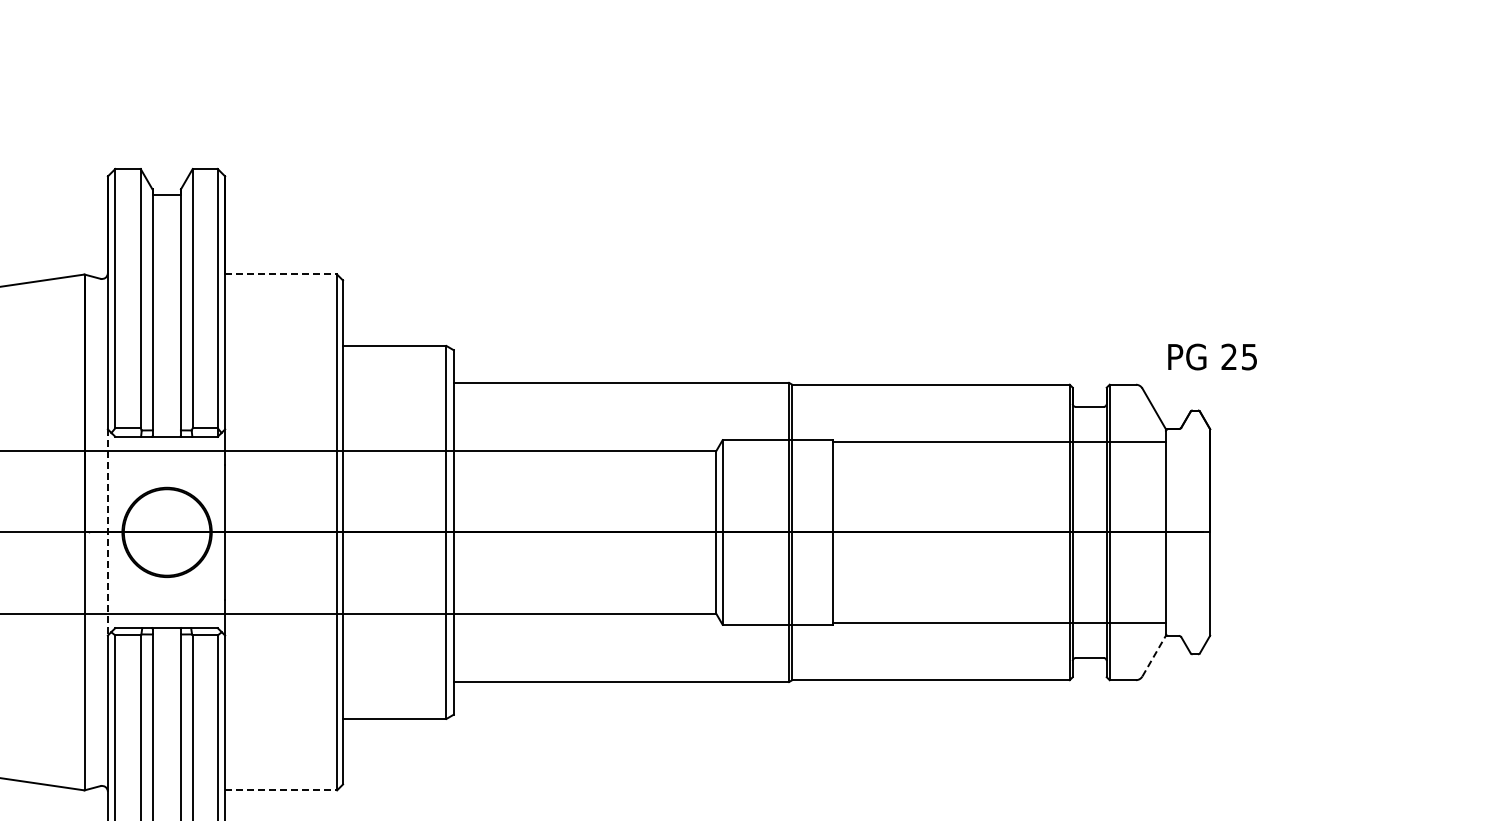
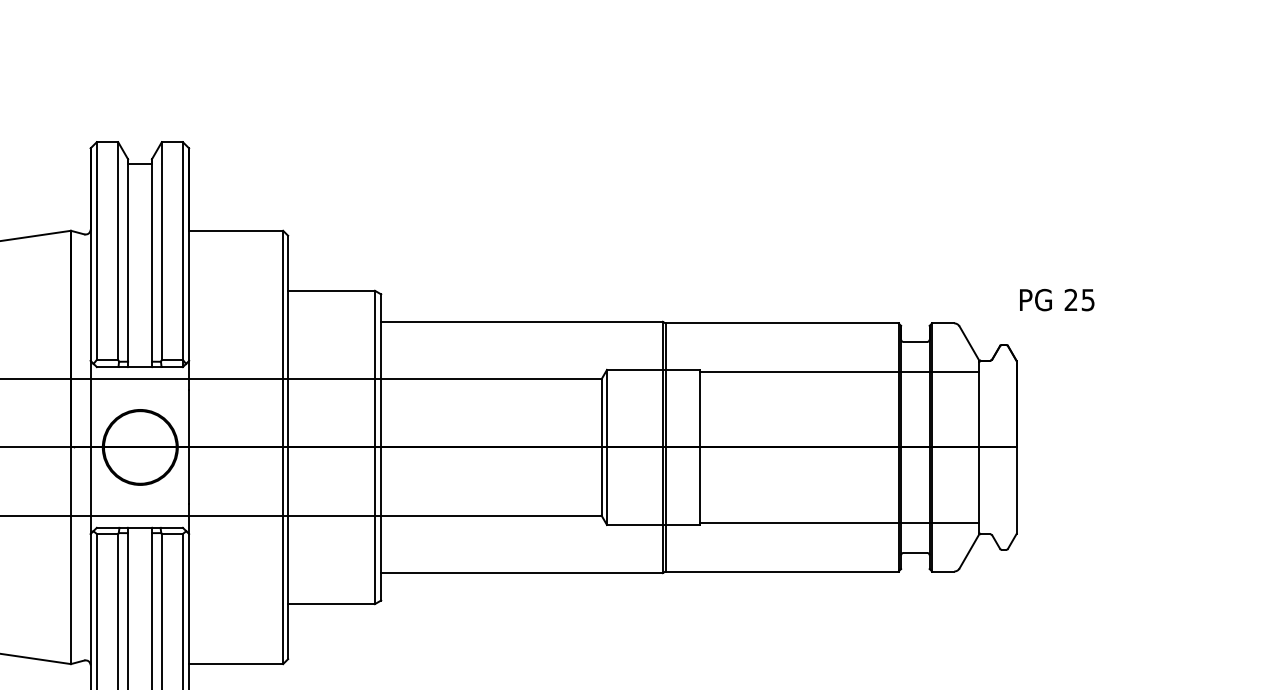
line: (281, 274) -> (236, 230), dashed -> solid
text: (1212, 356) -> (1057, 299), moved
line: (107, 532) -> (90, 447), dashed -> solid
line: (1154, 655) -> (969, 550), dashed -> solid
line: (281, 790) -> (236, 664), dashed -> solid

